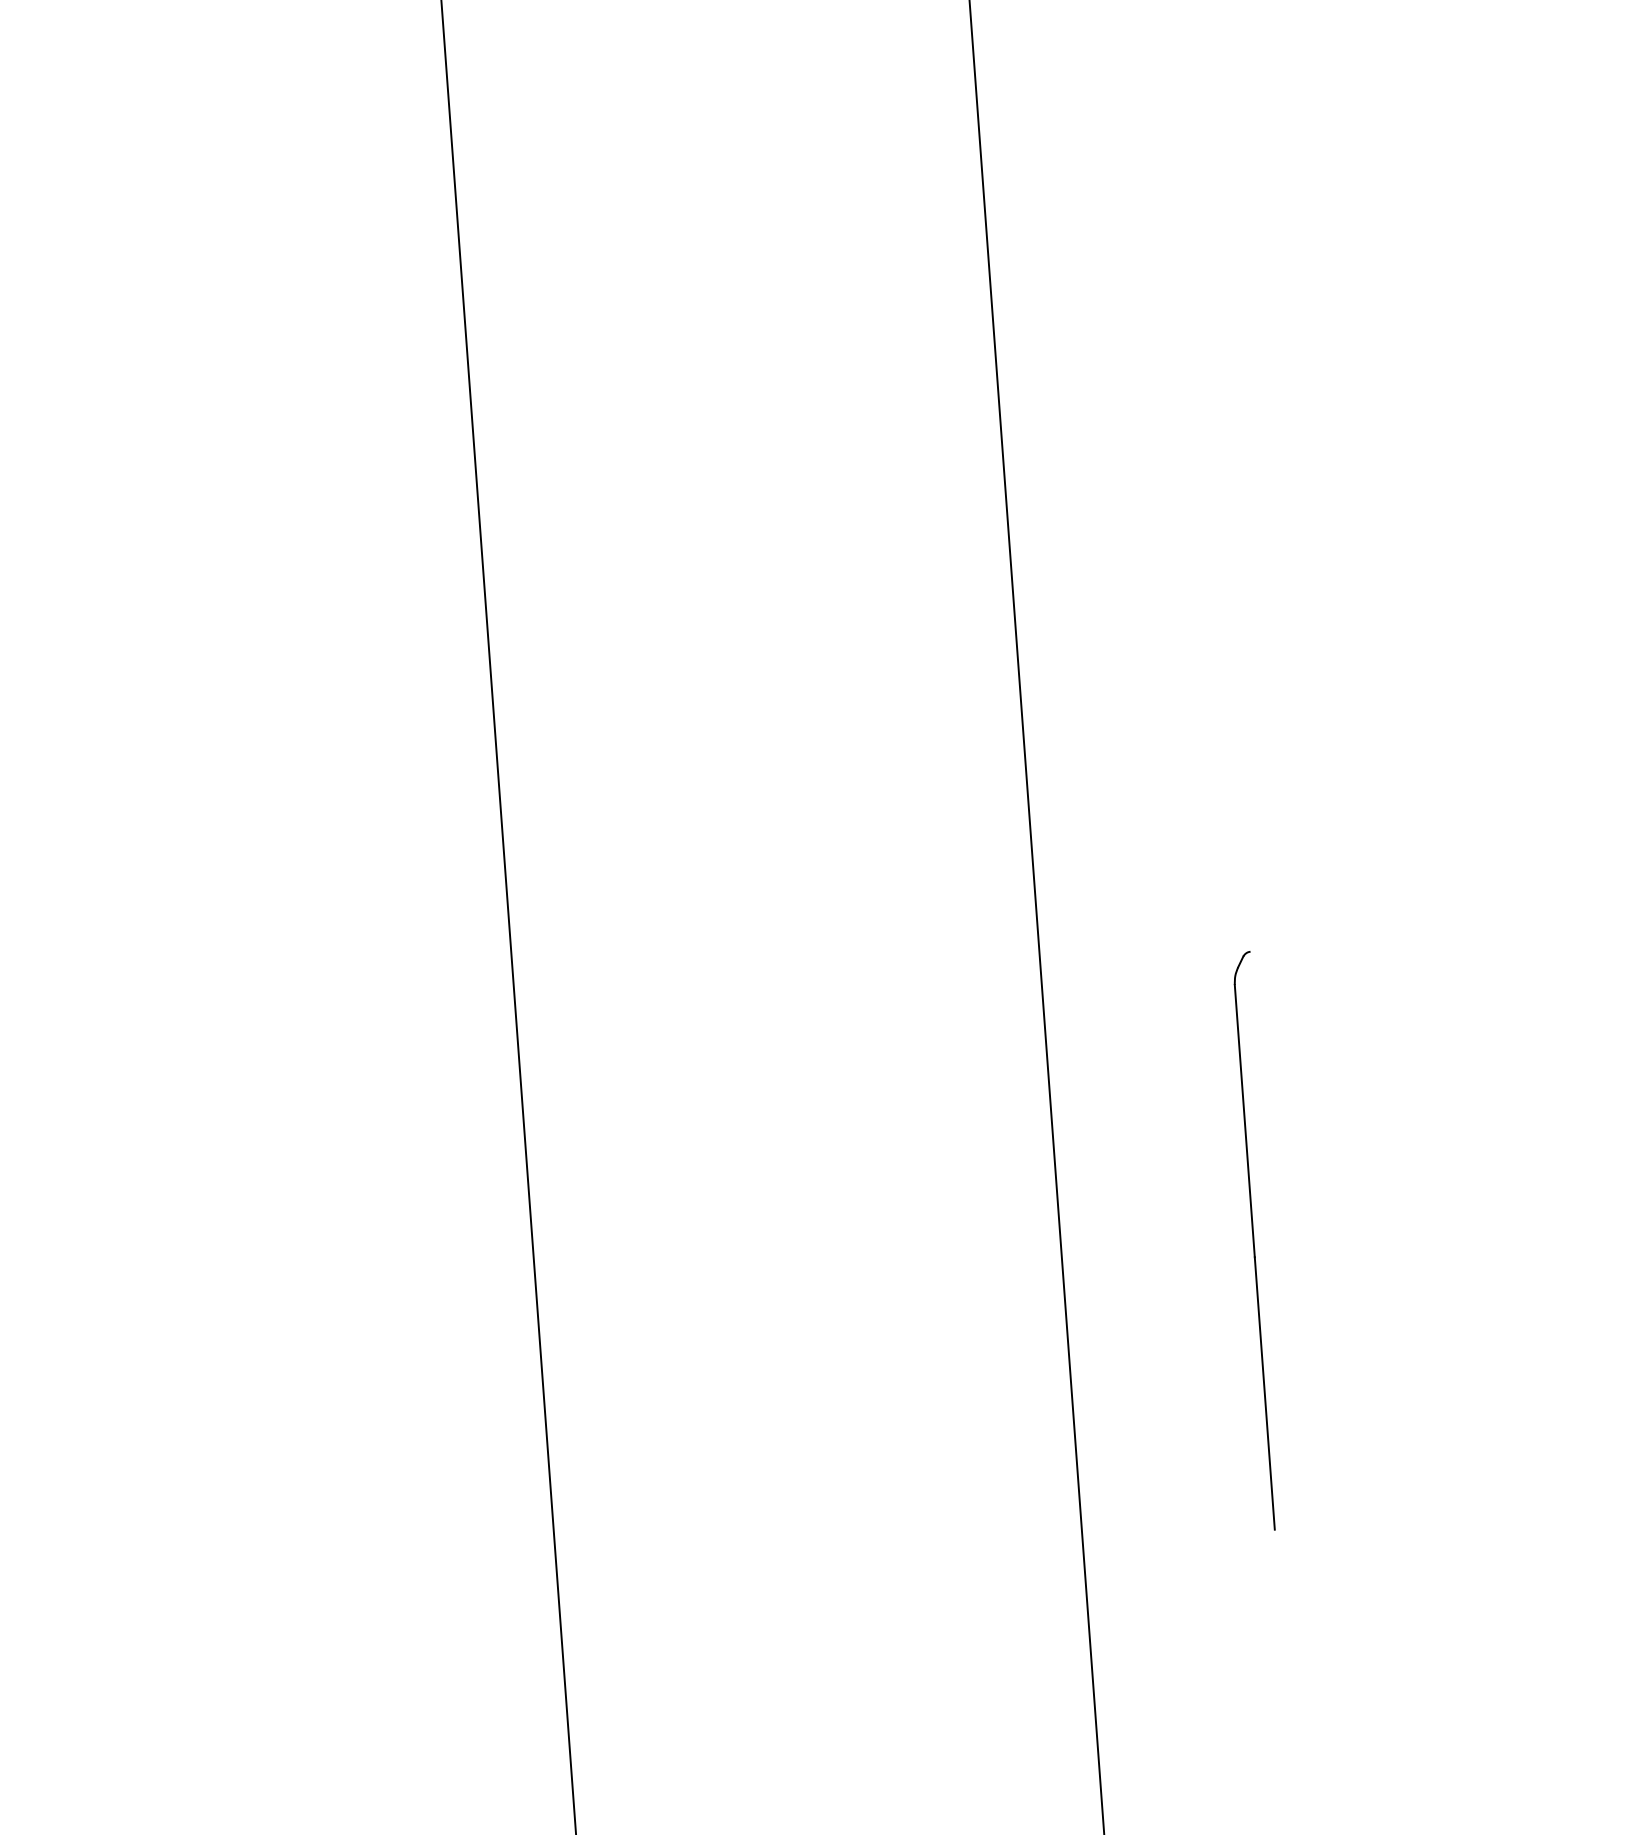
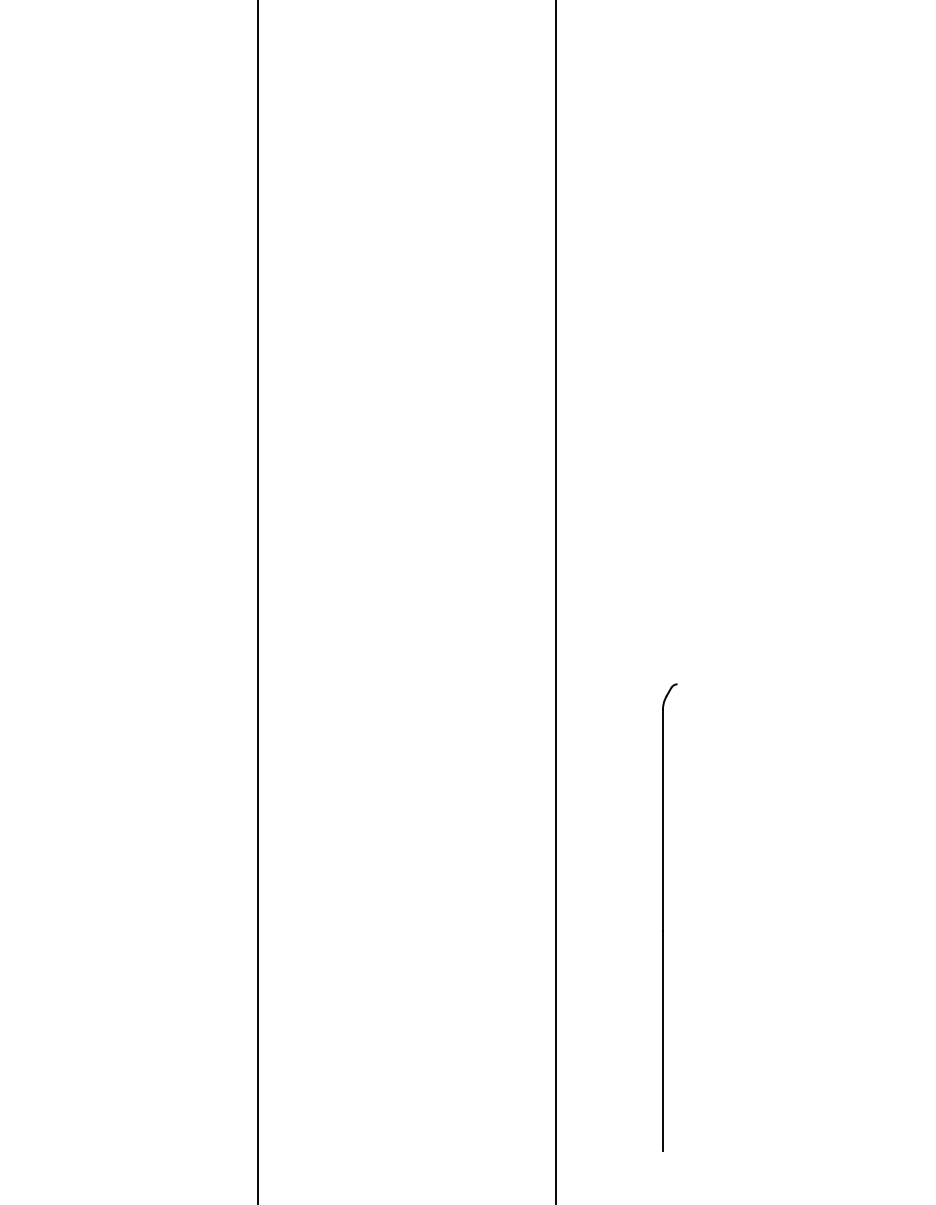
part: (1261, 1240) -> (669, 917), size x1.43

